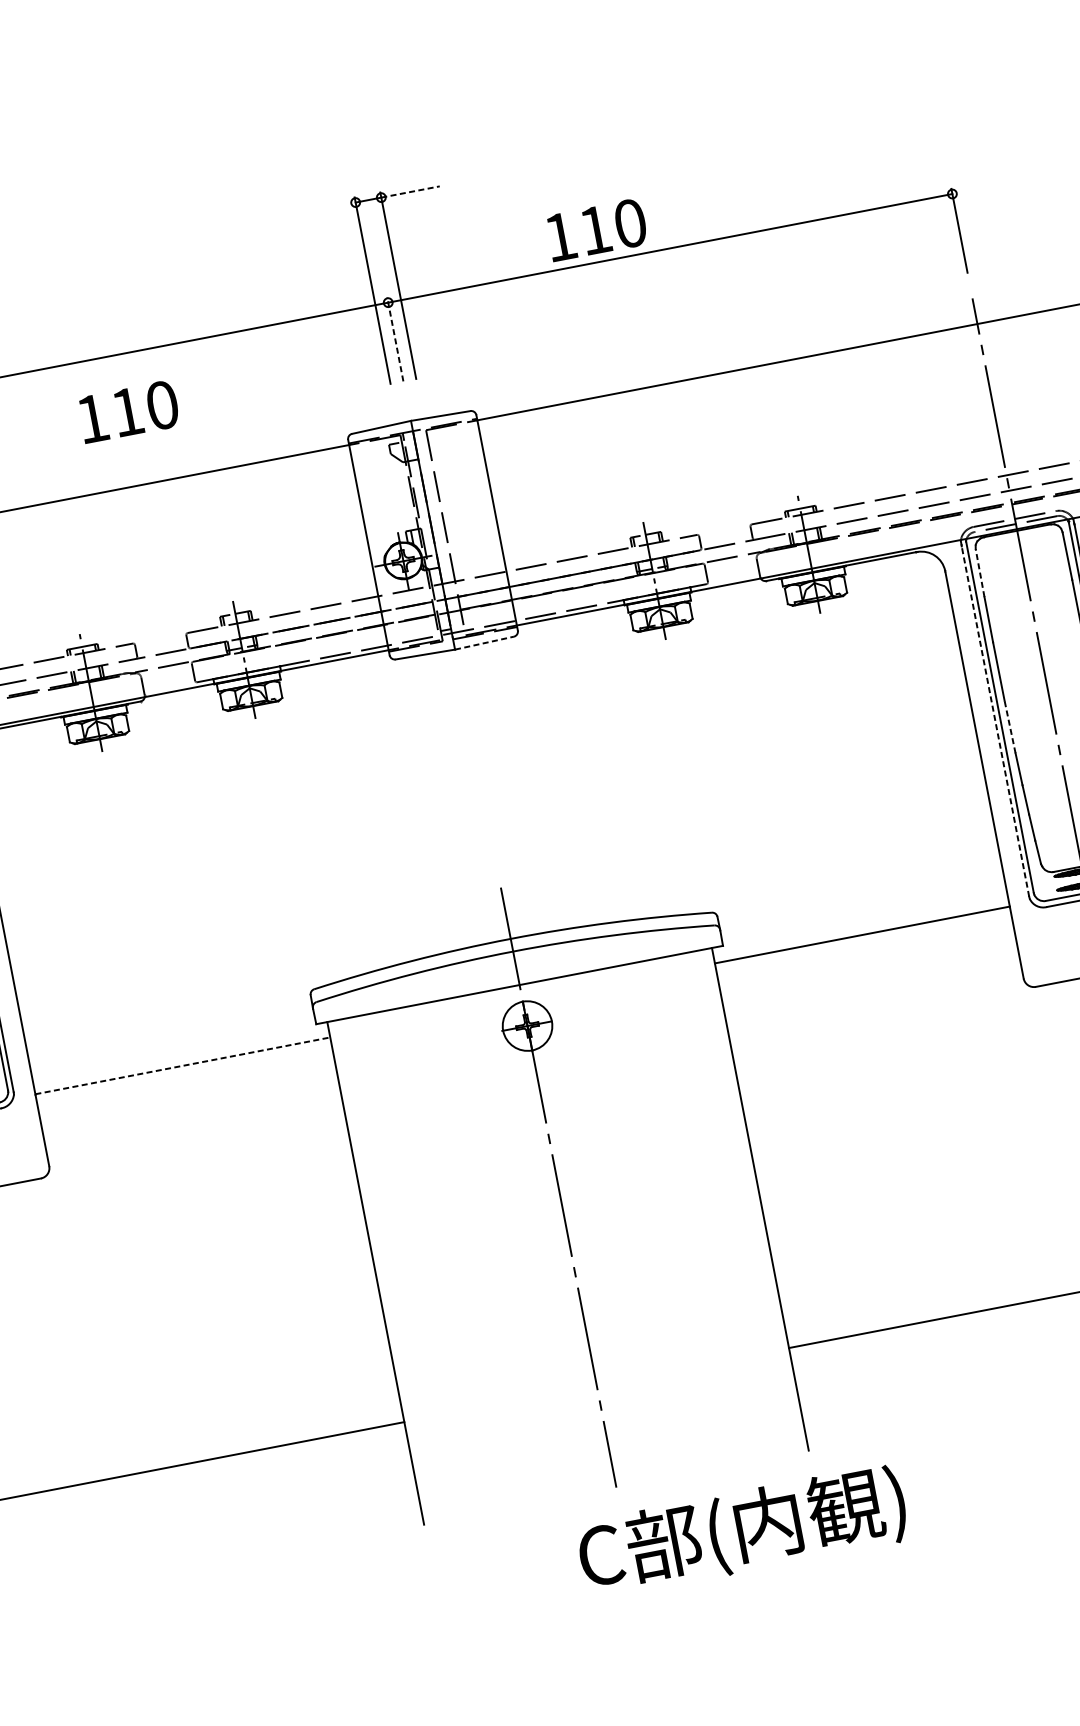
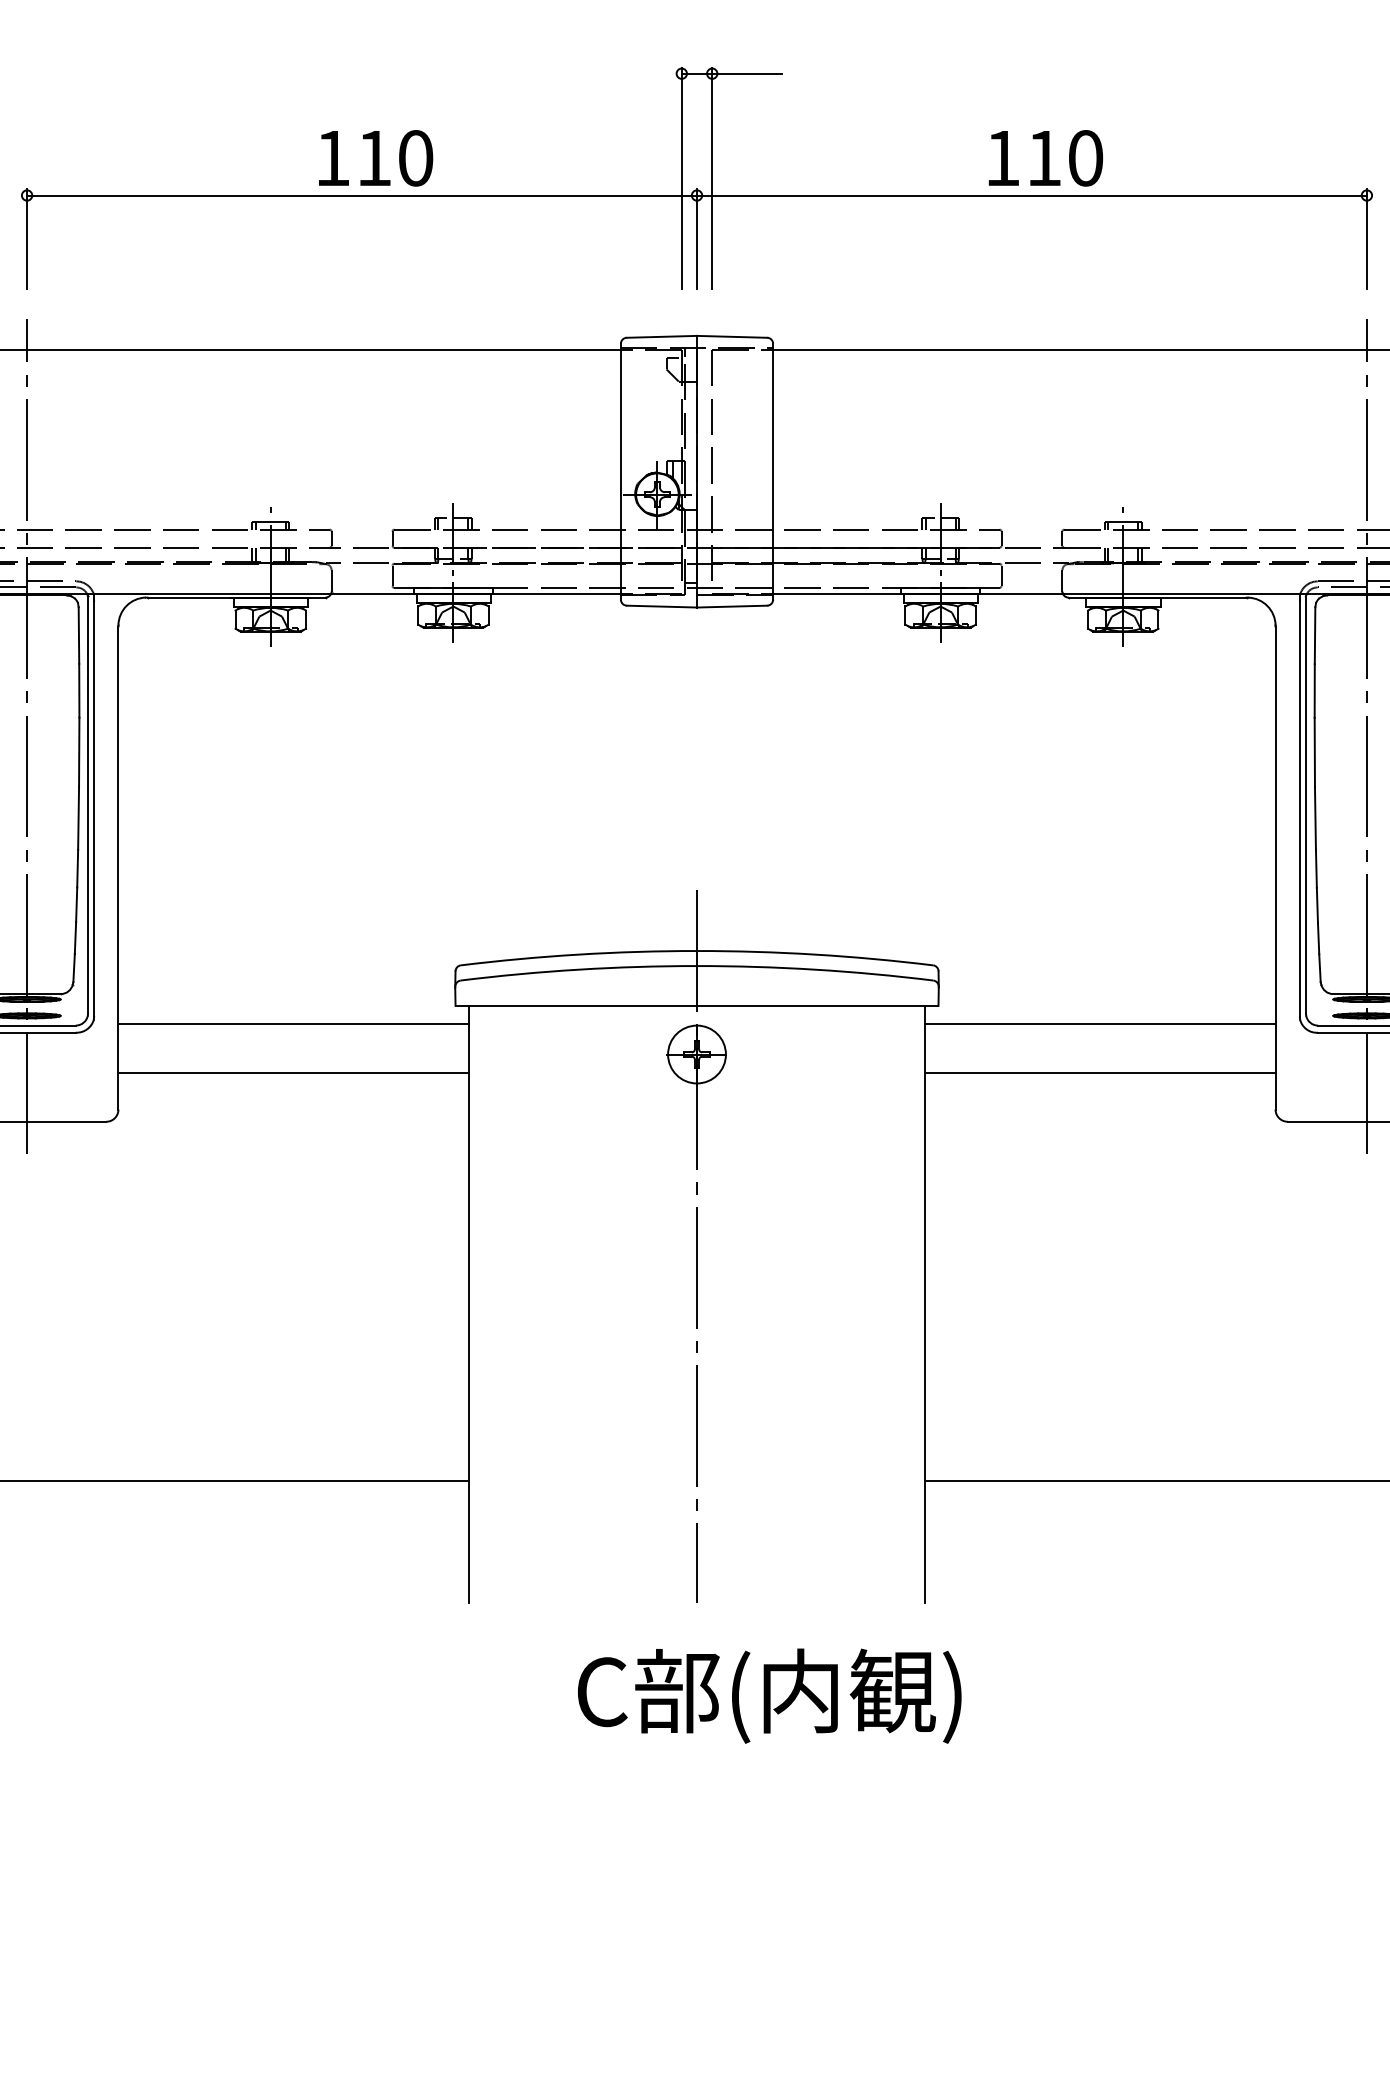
line: (410, 191) -> (746, 73), dashed -> solid
text: (596, 230) -> (1045, 158), moved
line: (395, 339) -> (697, 239), dashed -> solid
text: (129, 411) -> (376, 158), moved
line: (980, 572) -> (1315, 635), dashed -> solid
line: (484, 643) -> (732, 606), dashed -> solid
line: (995, 721) -> (1299, 808), dashed -> solid
line: (1010, 727) -> (1315, 818), dashed -> solid
line: (870, 975) -> (1100, 1072), added
line: (183, 1066) -> (294, 1024), dashed -> solid
line: (190, 1106) -> (293, 1072), added
text: (742, 1531) -> (769, 1695), moved

